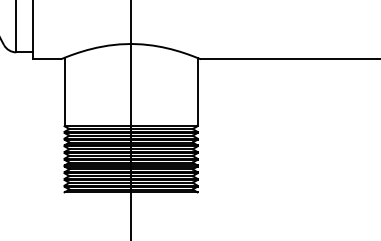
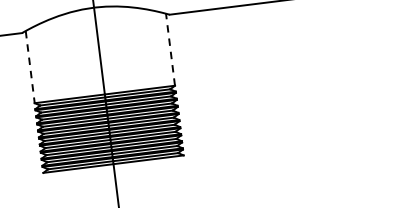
line: (197, 91) -> (170, 49), solid -> dashed
line: (64, 92) -> (30, 67), solid -> dashed

